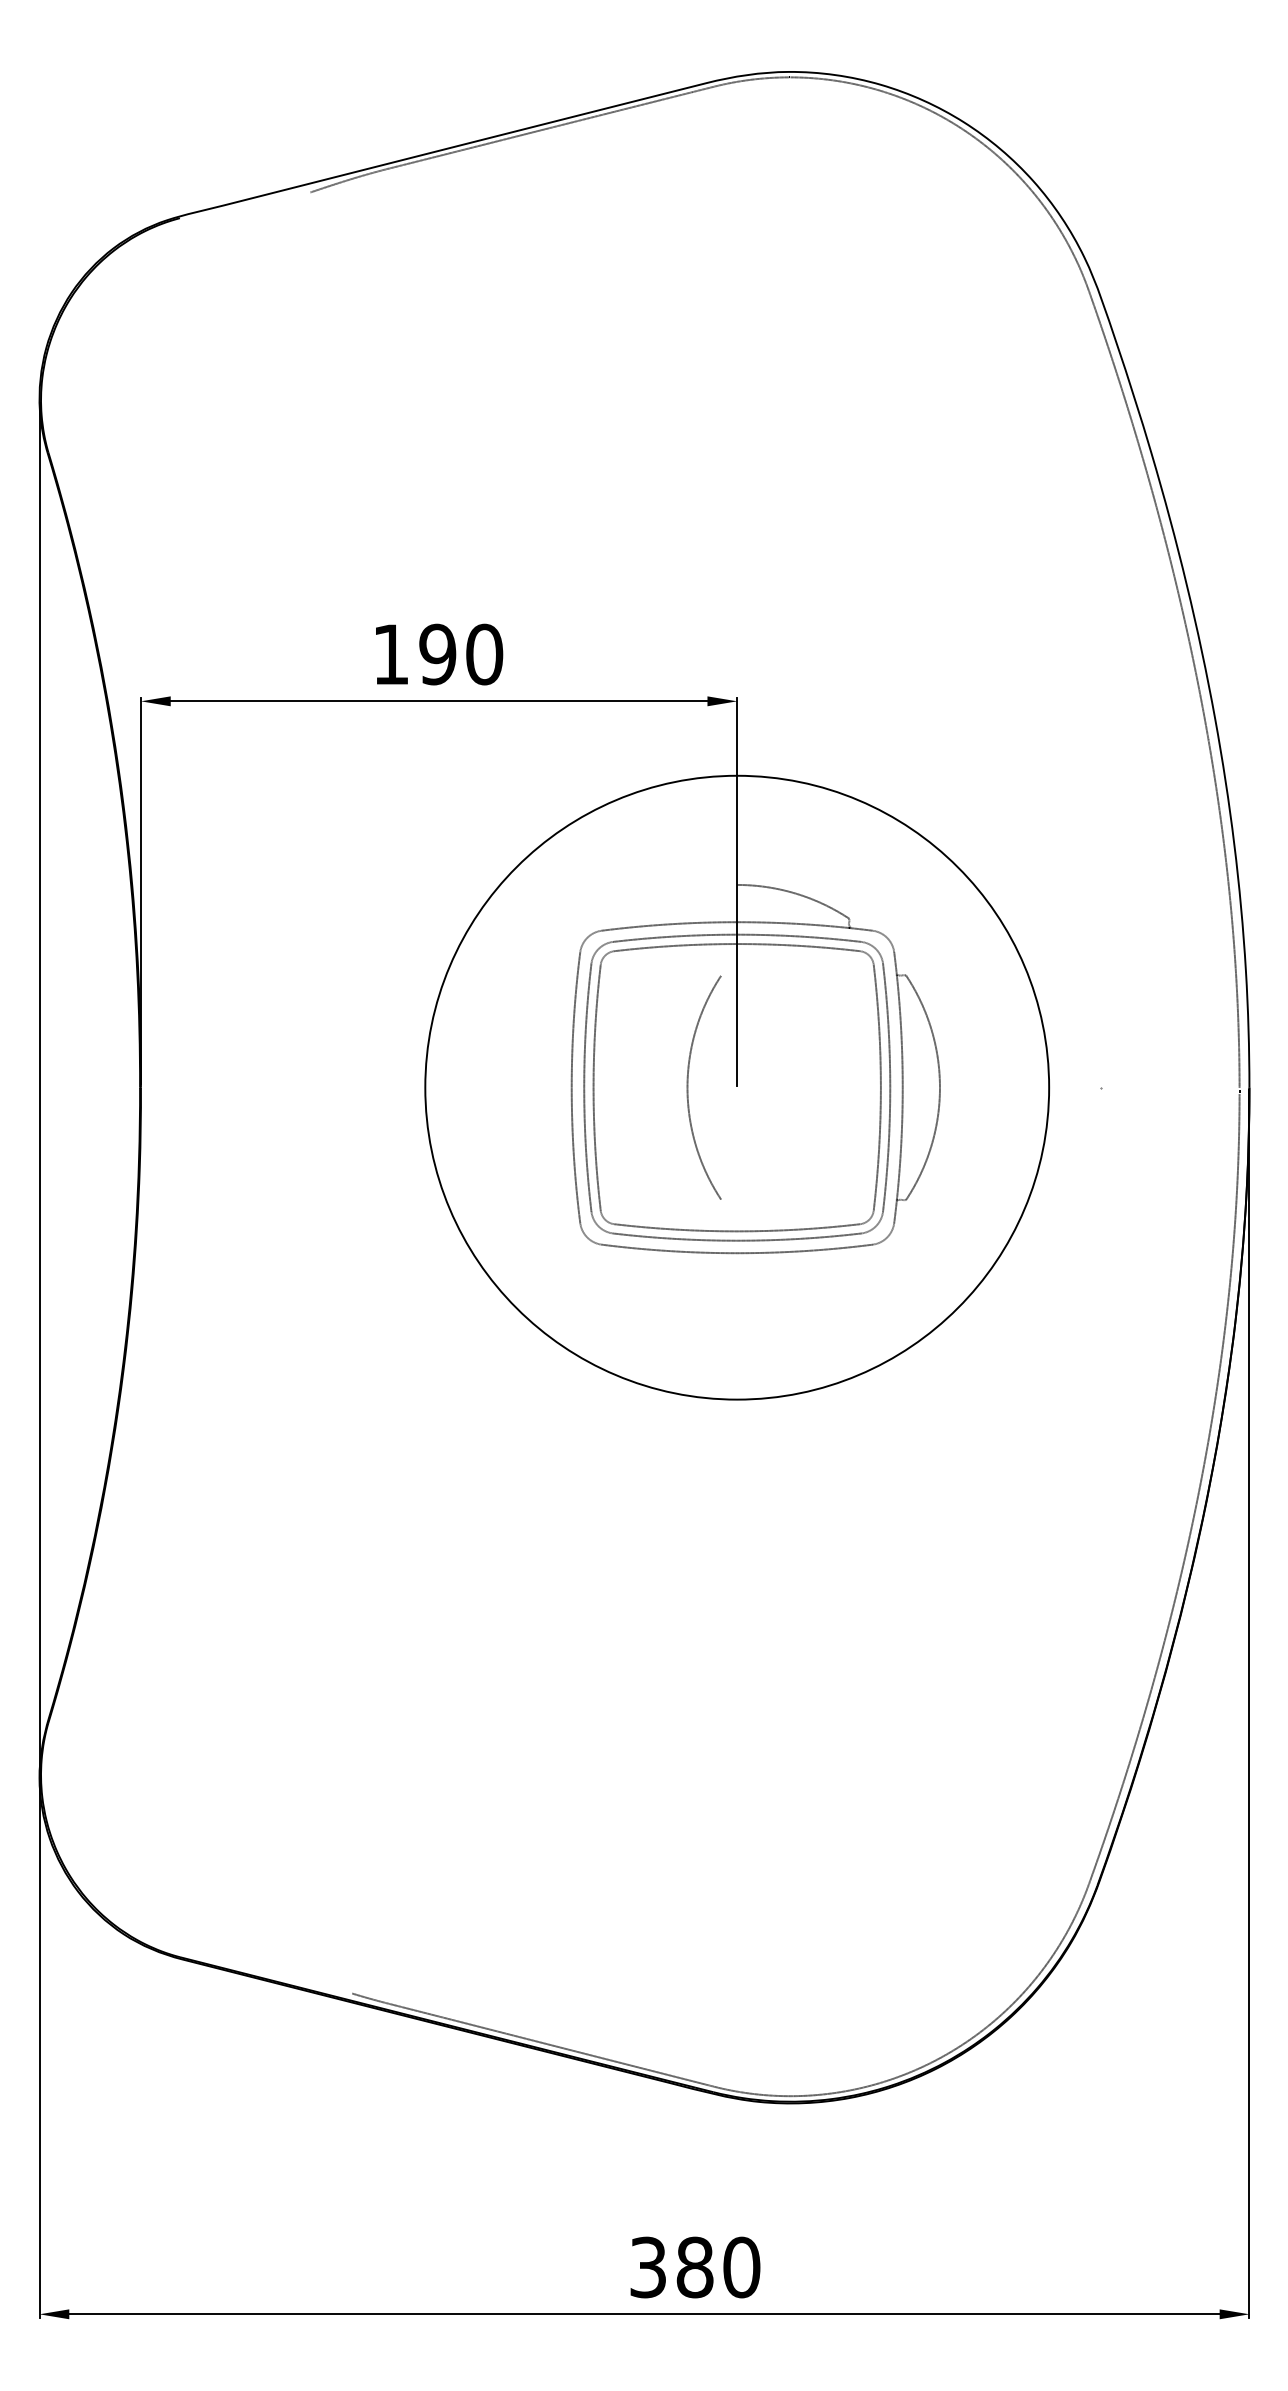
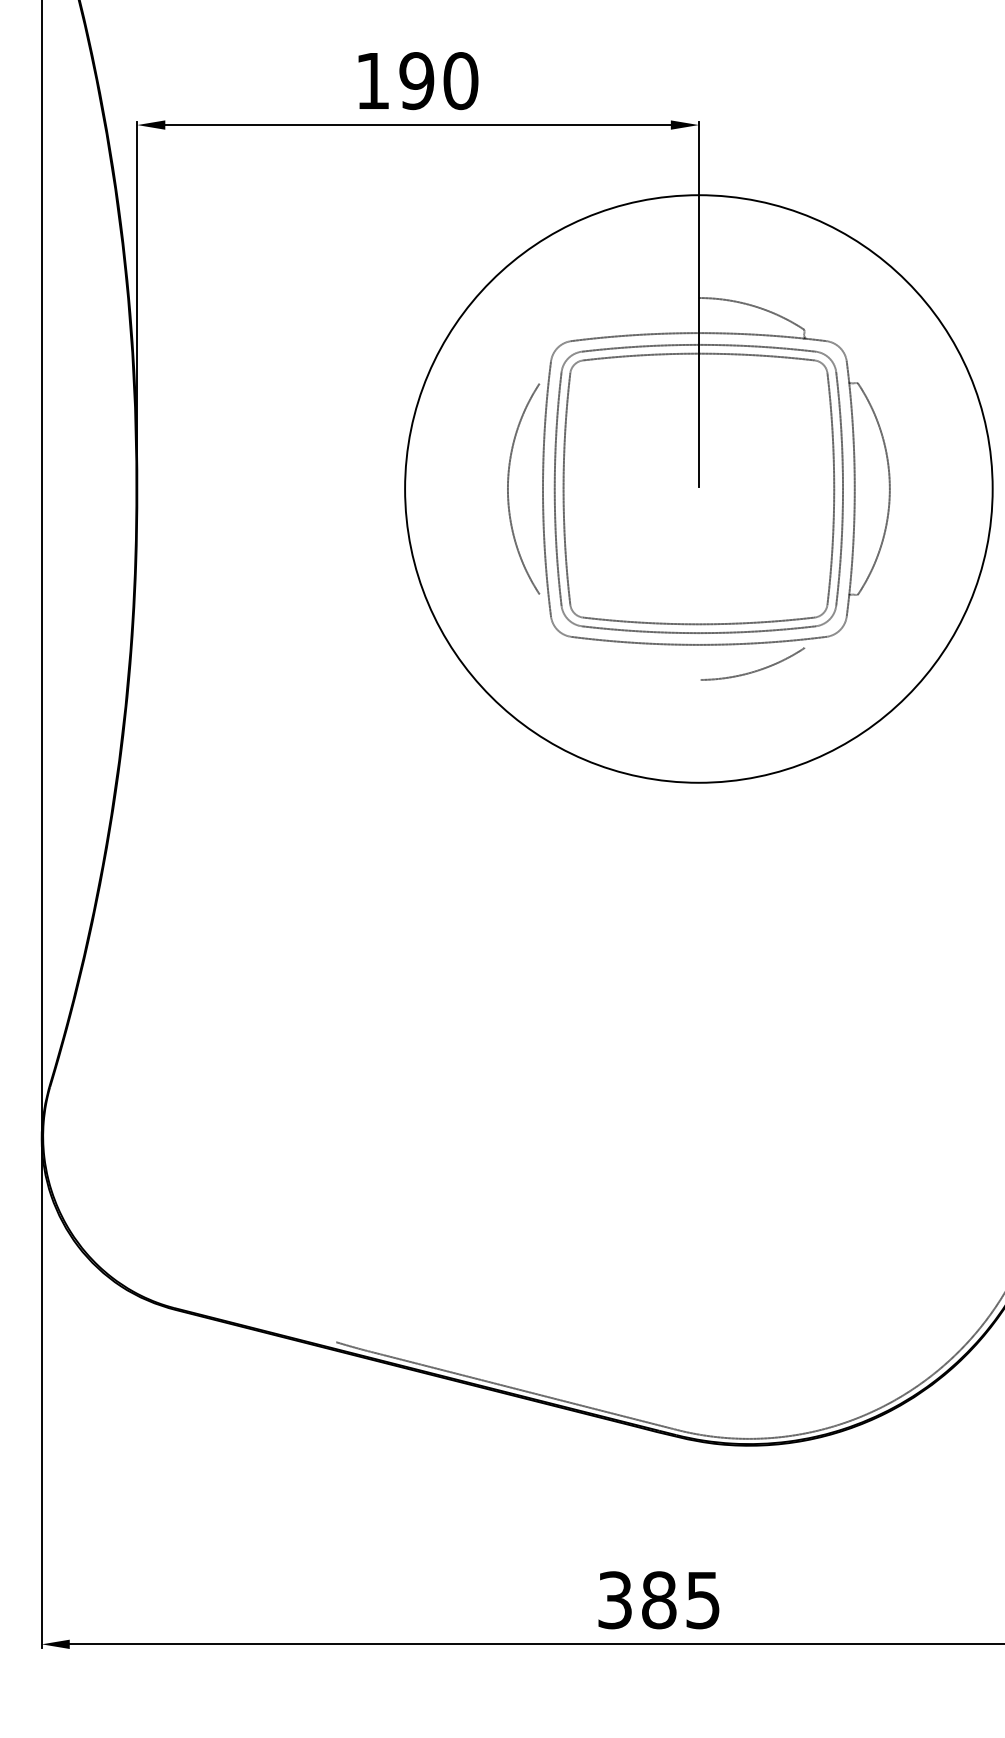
curve: (688, 1087) -> (508, 488), moved
part: (796, 1280) -> (754, 670), added
text: (741, 2267) -> (702, 1600), 380 -> 385

